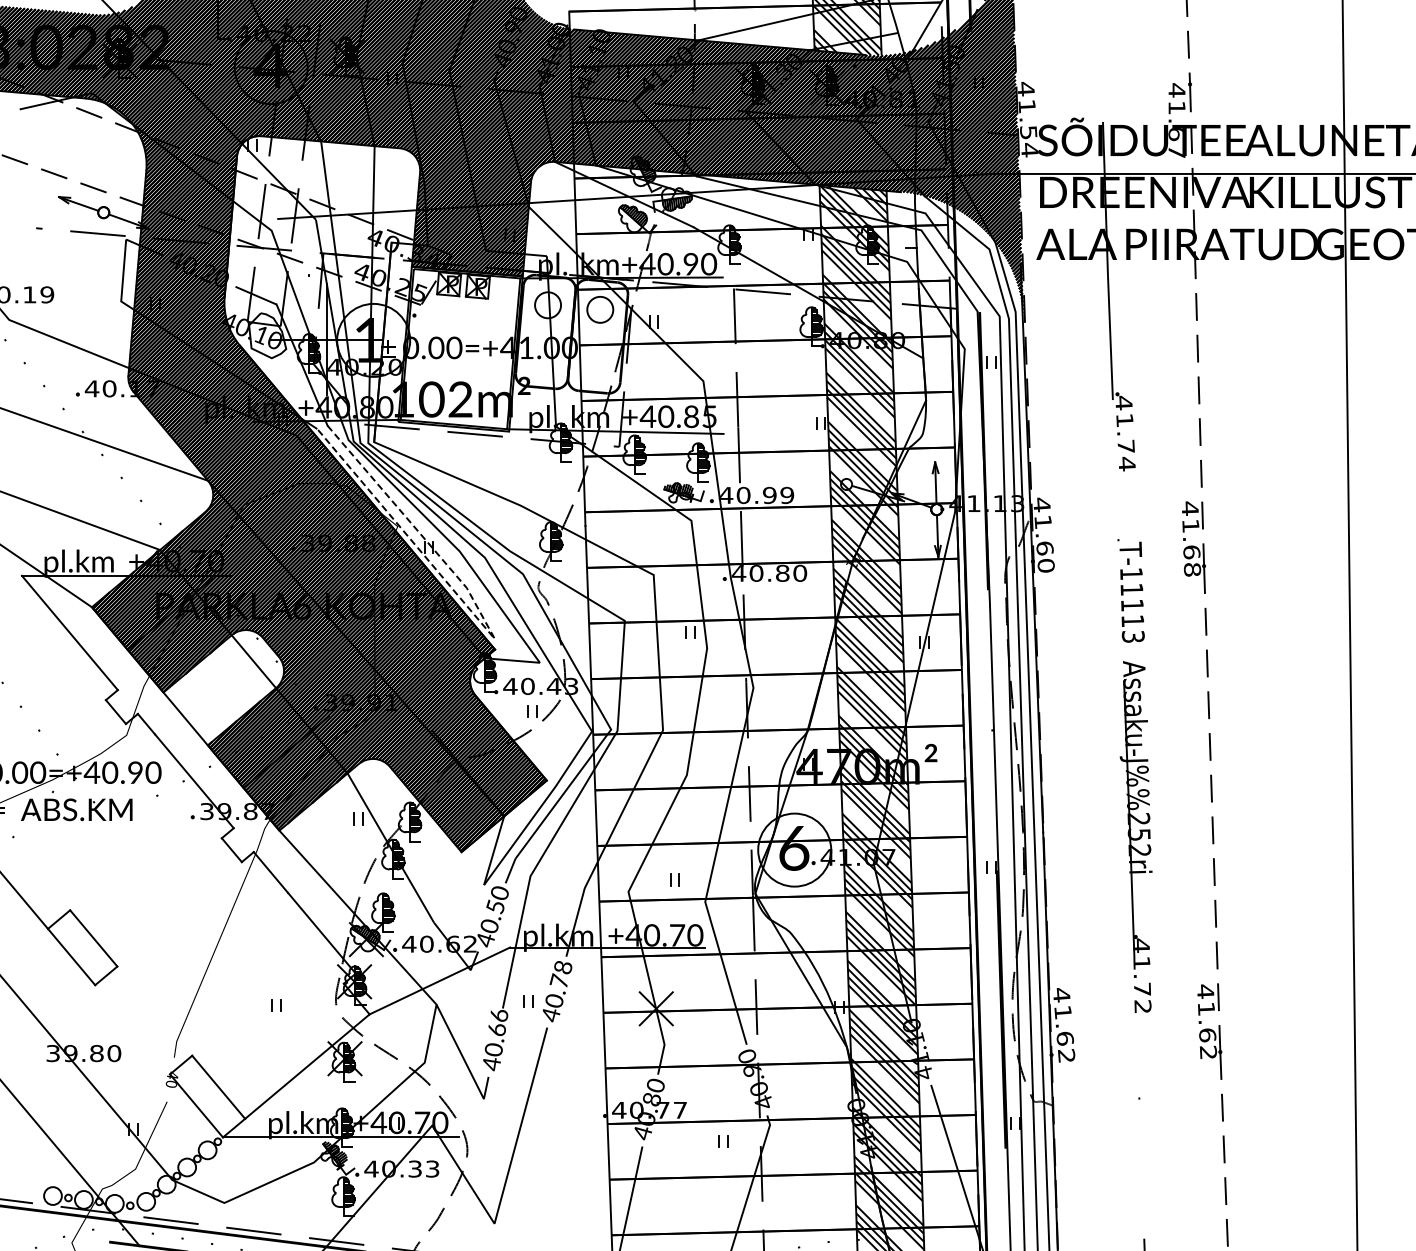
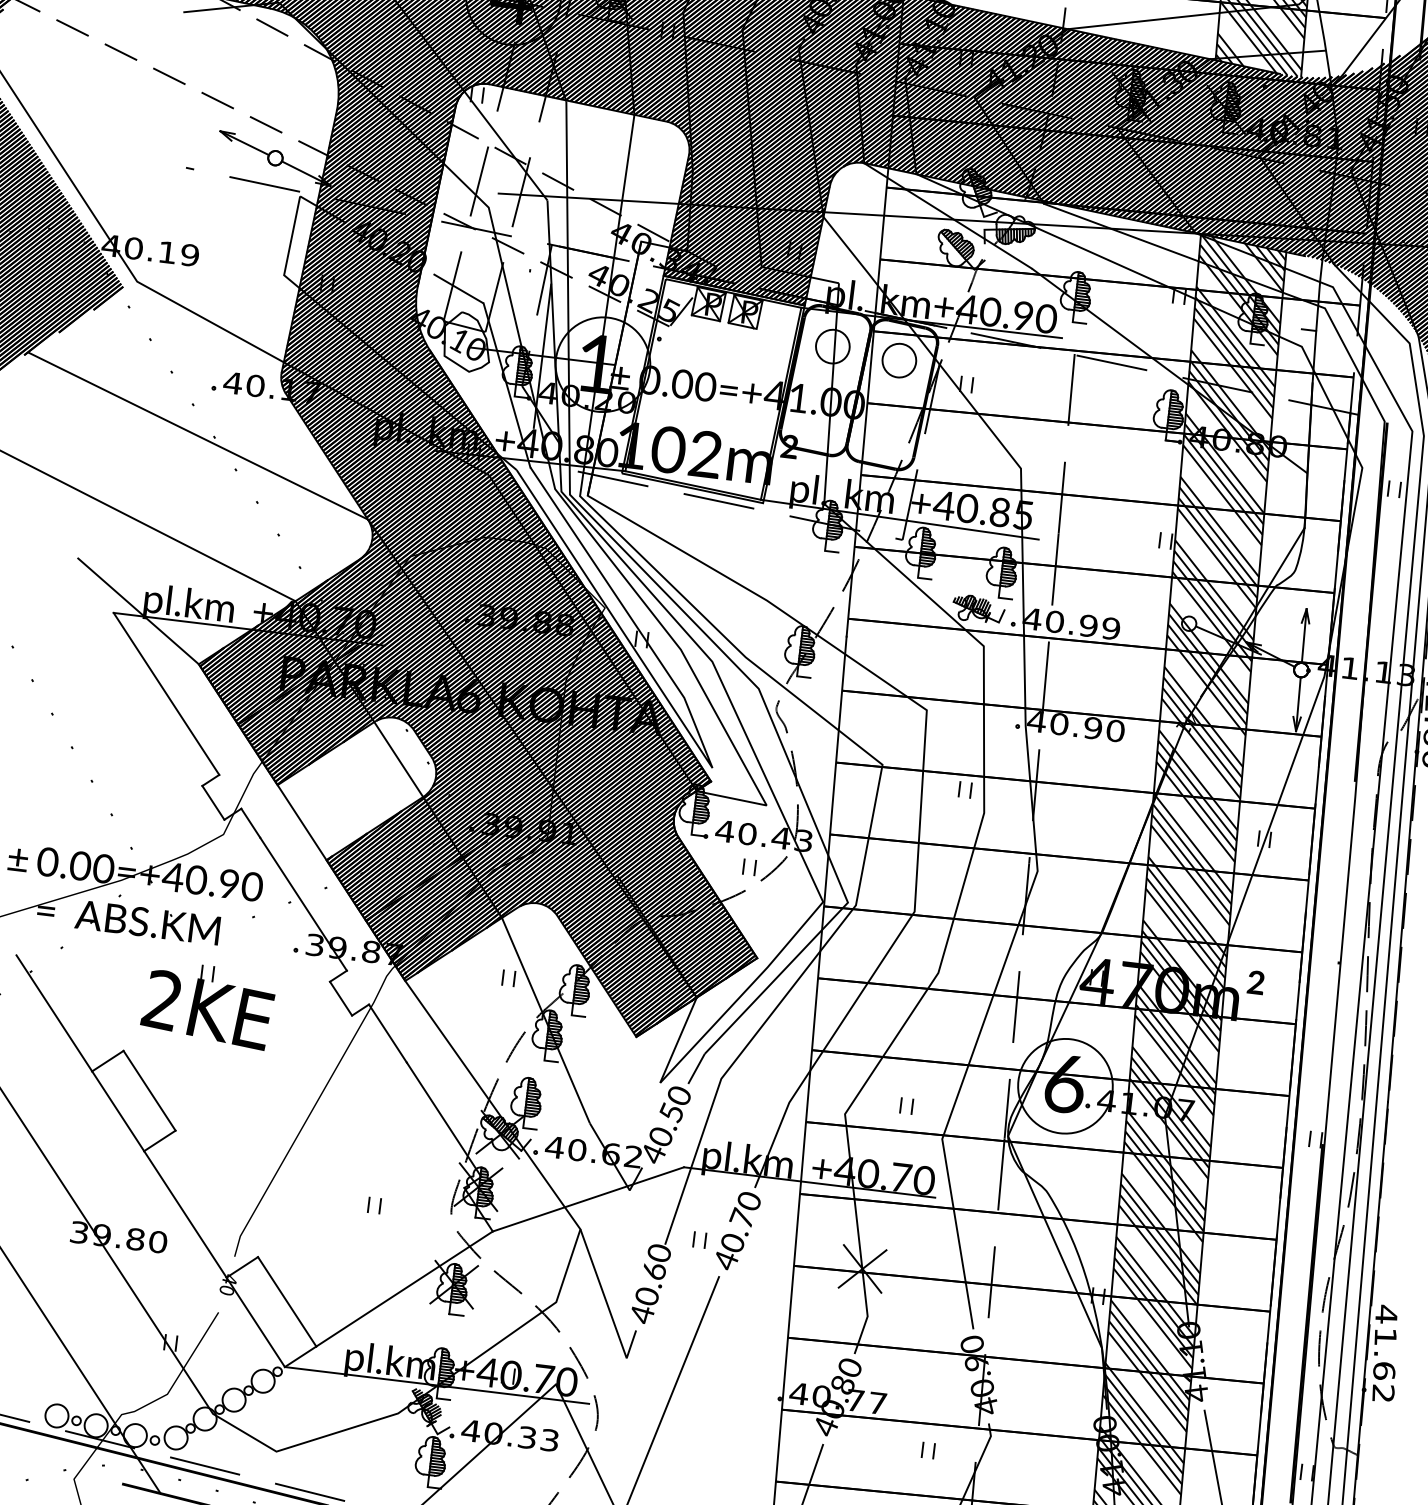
text: (782, 573) -> (1092, 728), 40.80 -> 40.90
line: (494, 638) -> (712, 767), dashed -> solid
part: (130, 867) -> (207, 1005), added
text: (564, 967) -> (750, 1201), 40.78 -> 40.70
text: (498, 1015) -> (658, 1252), 40.66 -> 40.60
line: (132, 1029) -> (185, 1214), added

